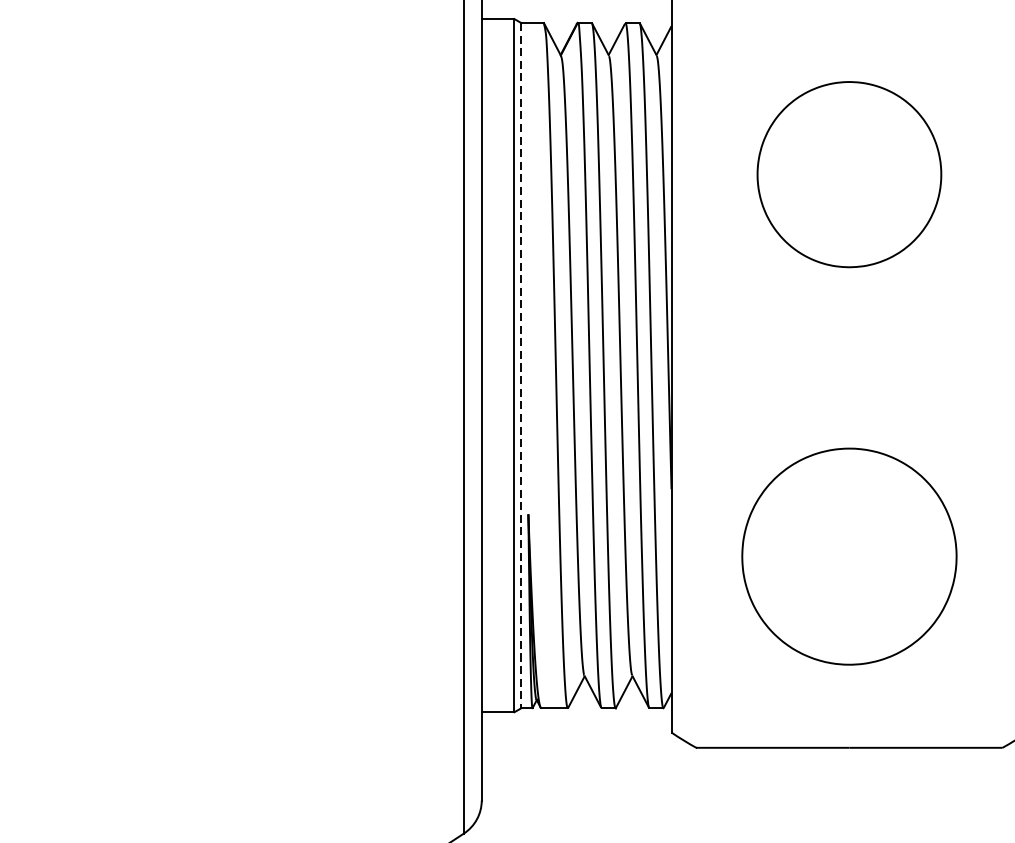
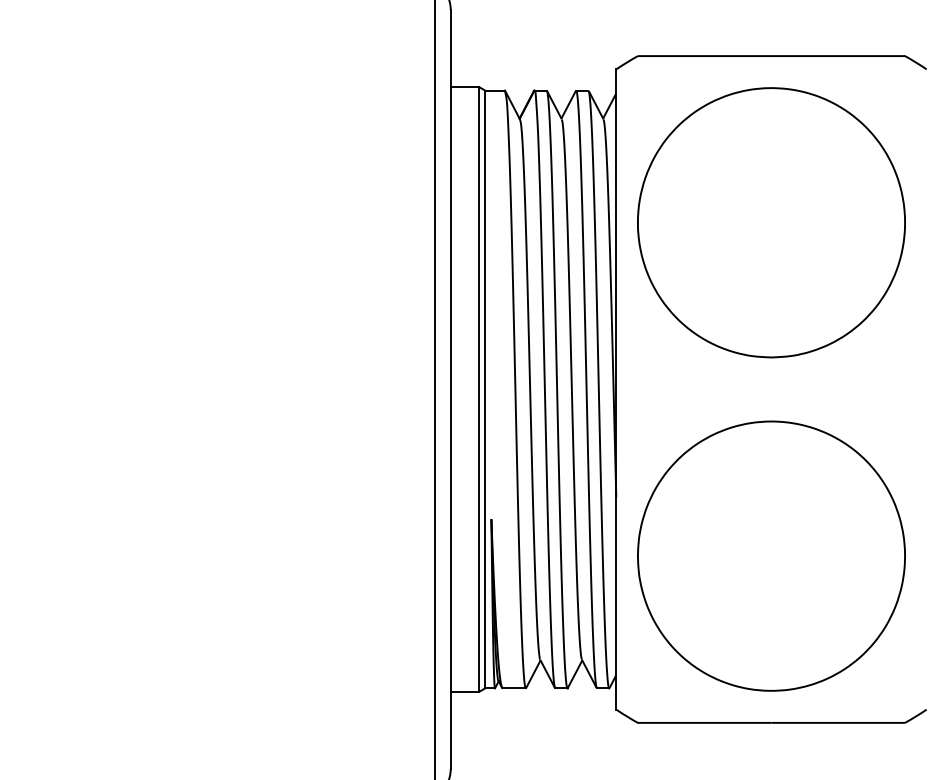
part: (849, 174) -> (771, 222), size x1.67
line: (521, 365) -> (485, 389), dashed -> solid
part: (849, 555) -> (771, 555), size x1.43

